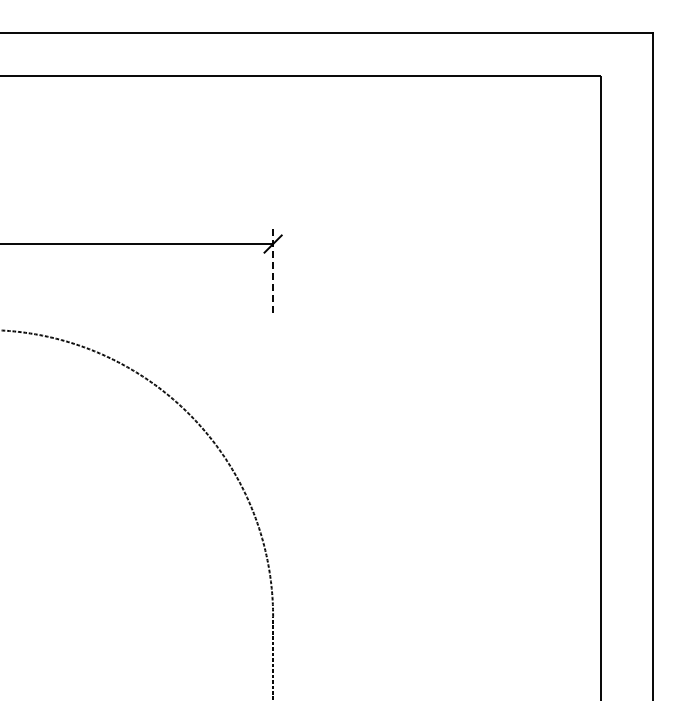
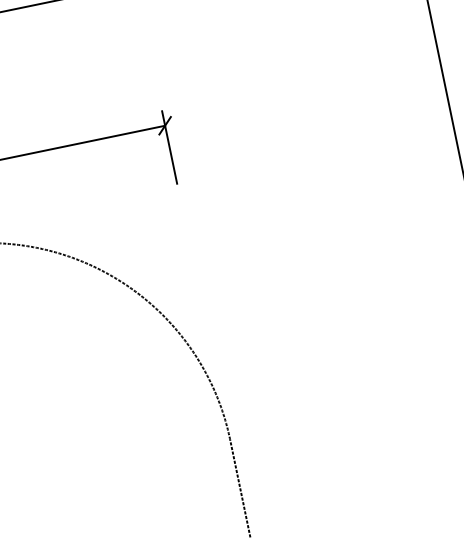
line: (273, 269) -> (169, 147), dashed -> solid

